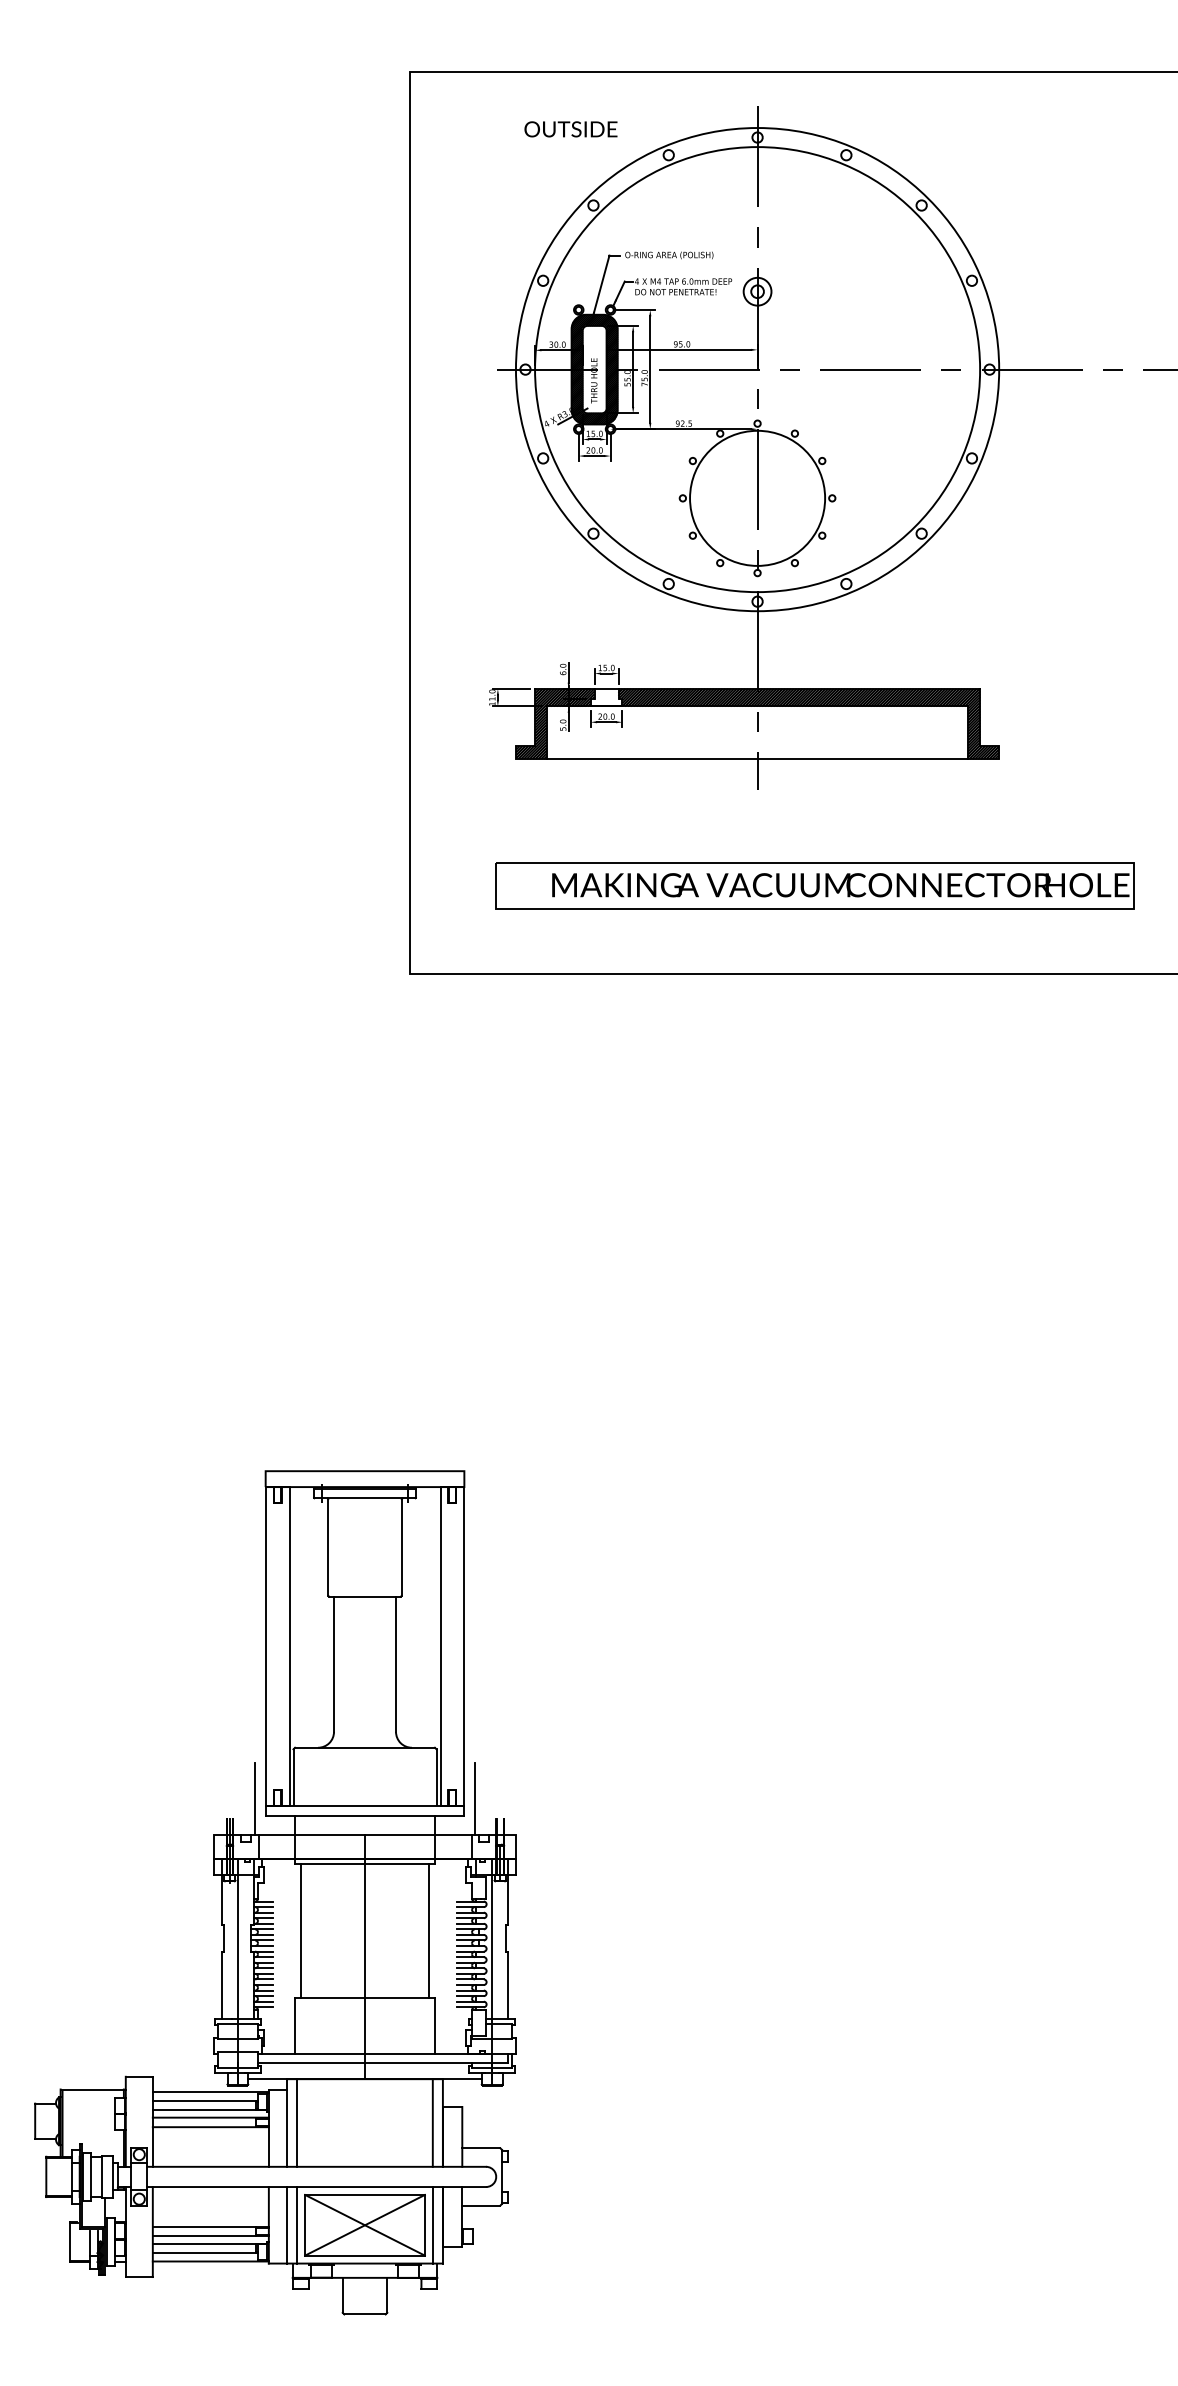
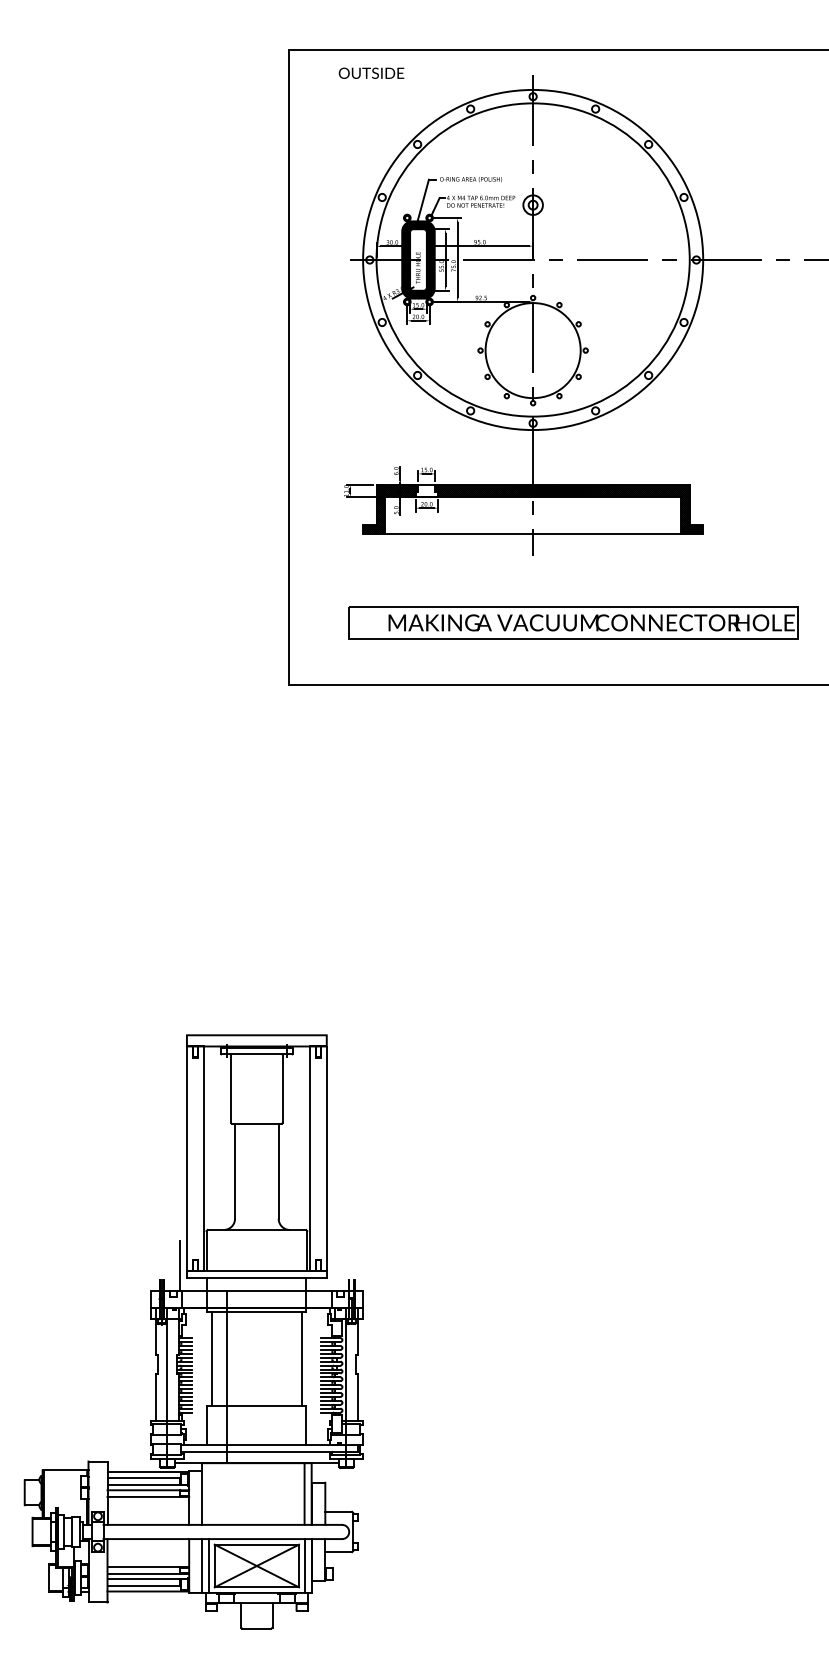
text: (570, 129) -> (371, 73), moved
line: (474, 1798) -> (333, 1265), removed
line: (365, 1957) -> (226, 1377), moved
line: (297, 2122) -> (209, 1493), removed

